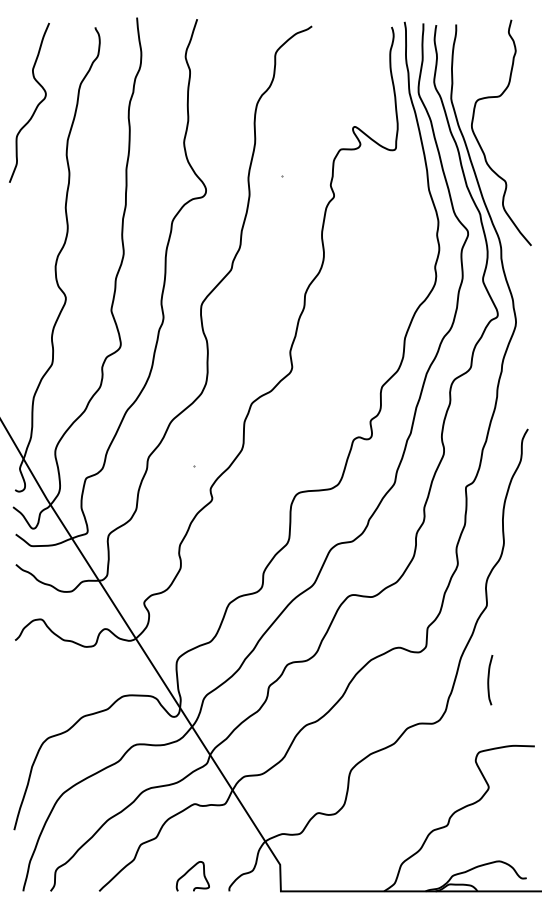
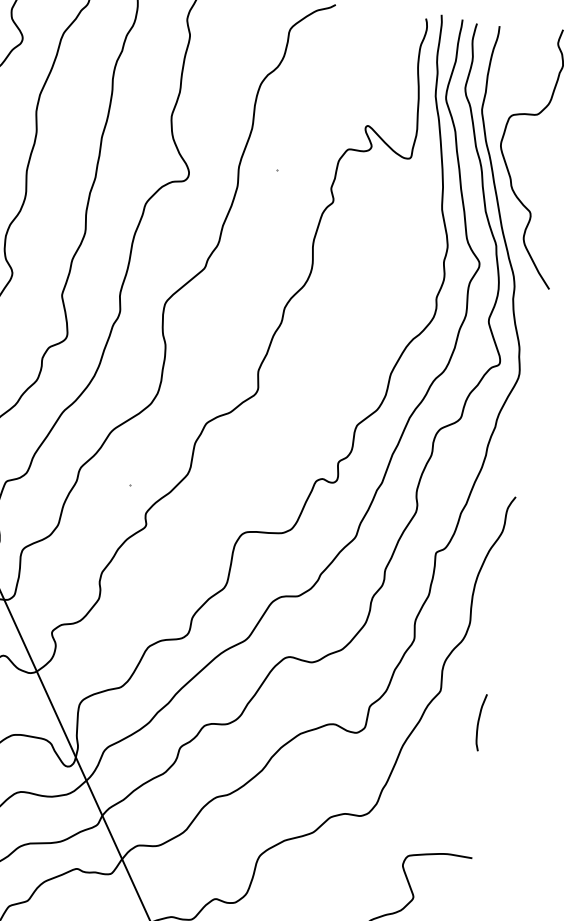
curve: (489, 680) -> (479, 722), moved

